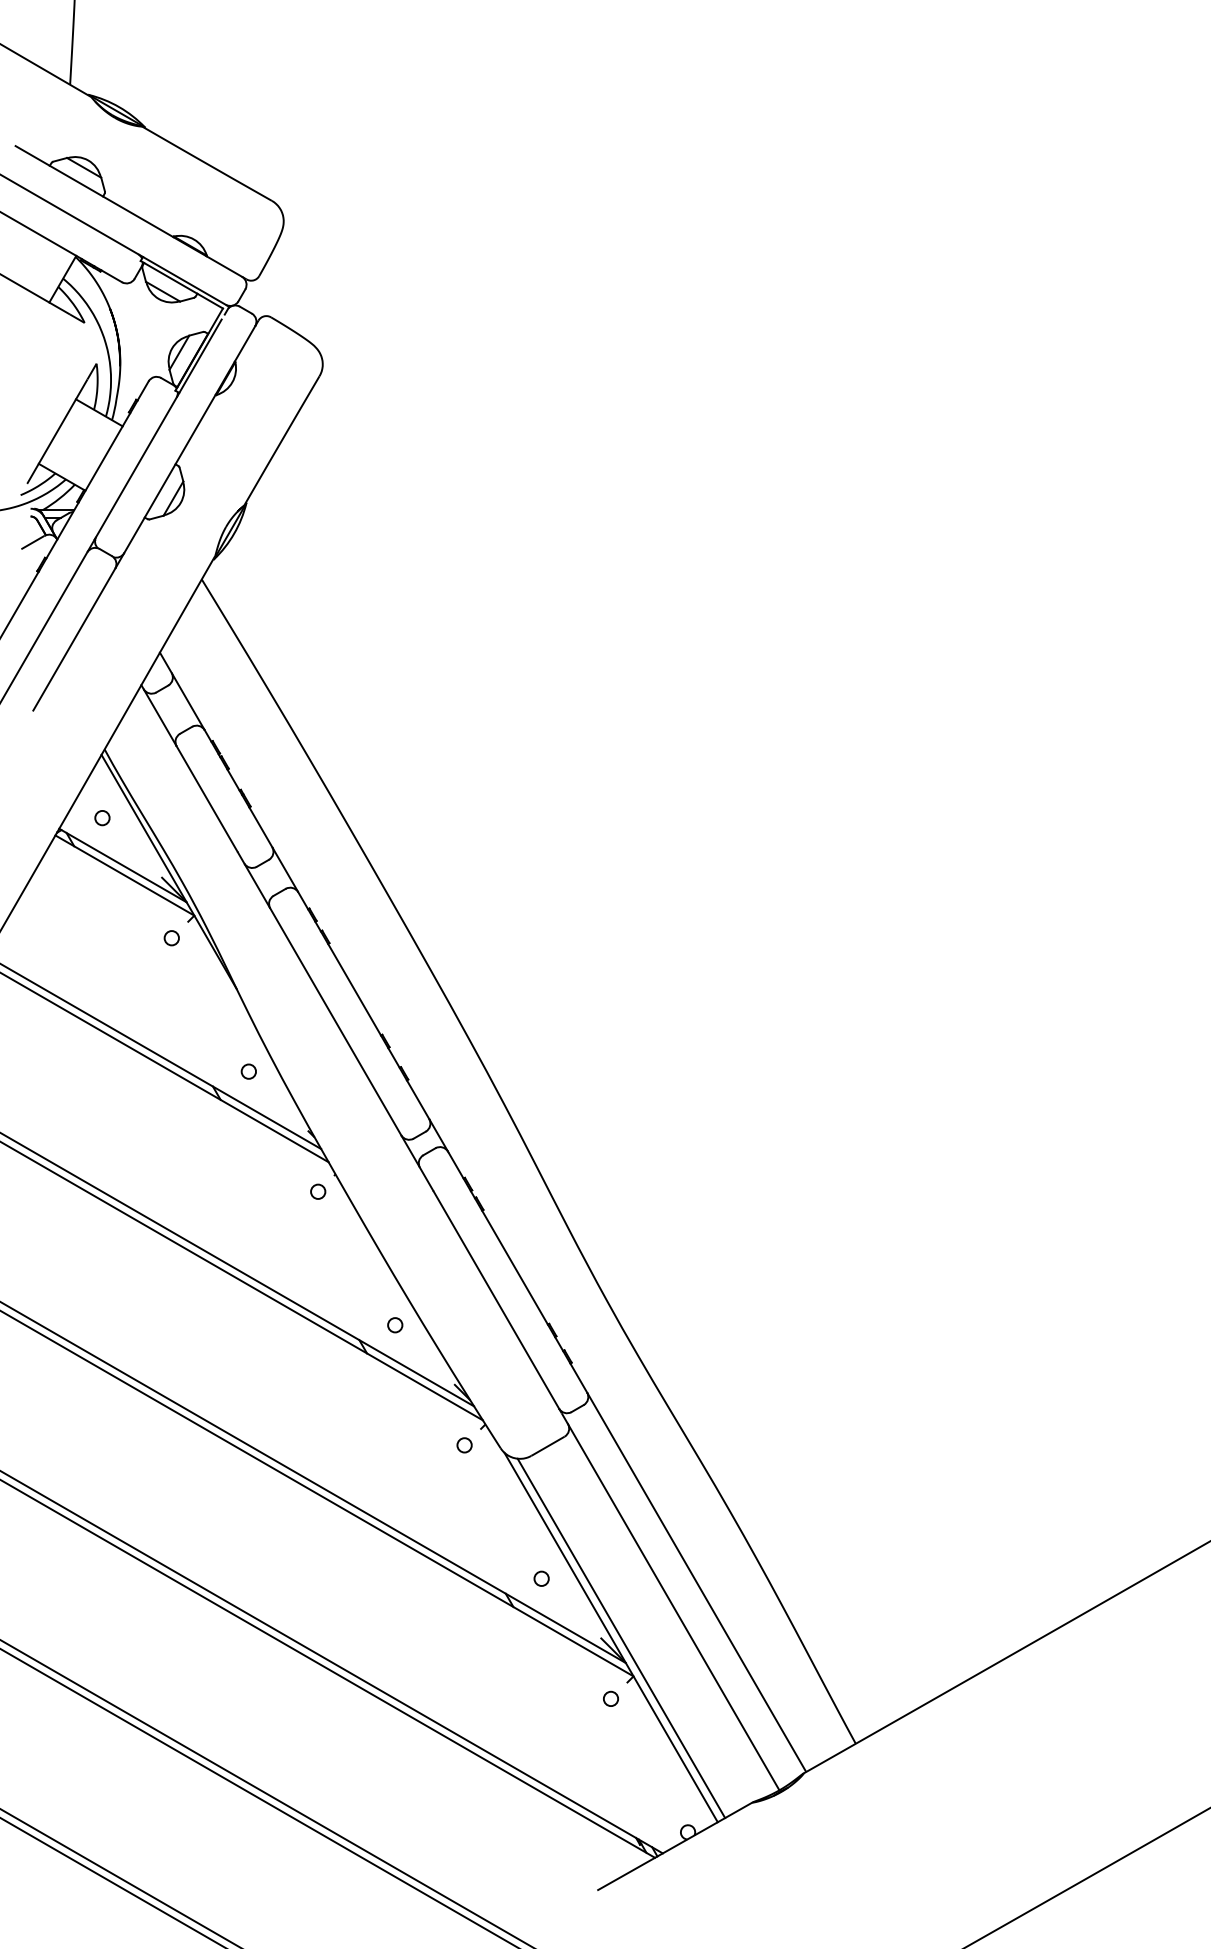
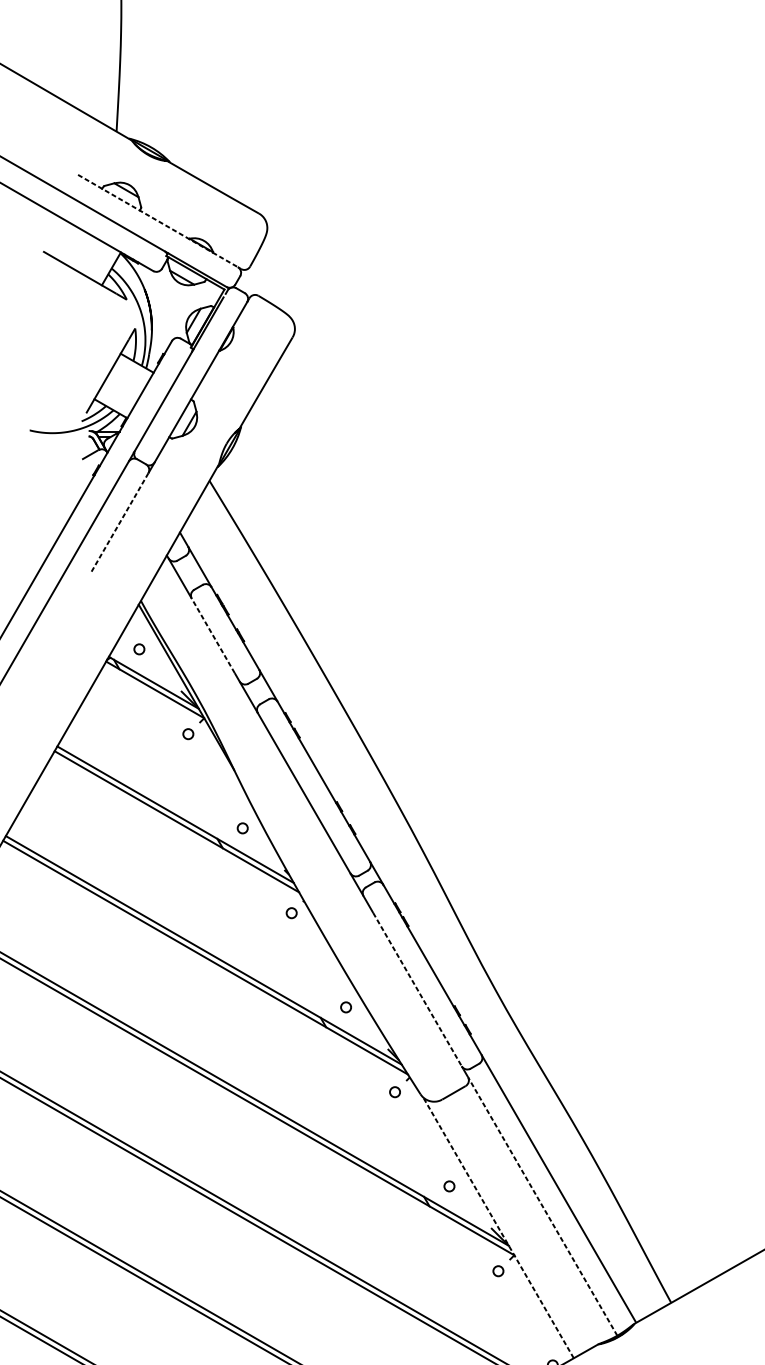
line: (128, 211) -> (157, 221), solid -> dashed
line: (74, 639) -> (119, 523), solid -> dashed
line: (207, 799) -> (213, 636), solid -> dashed
line: (496, 1300) -> (417, 989), solid -> dashed
line: (673, 1606) -> (542, 1205), solid -> dashed
line: (610, 1637) -> (498, 1227), solid -> dashed
line: (621, 1638) -> (505, 1228), removed

